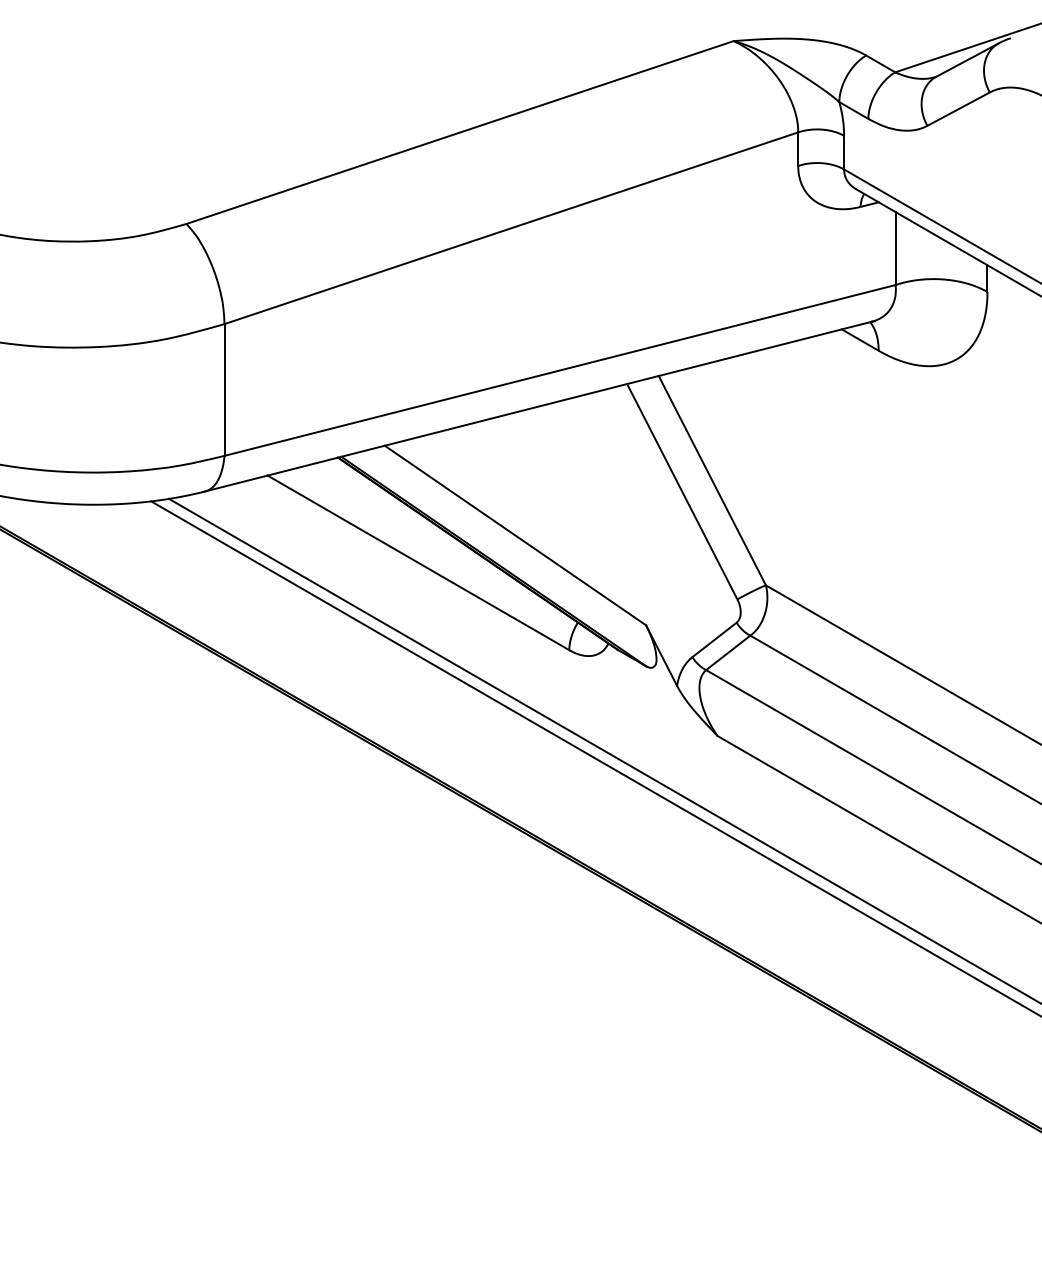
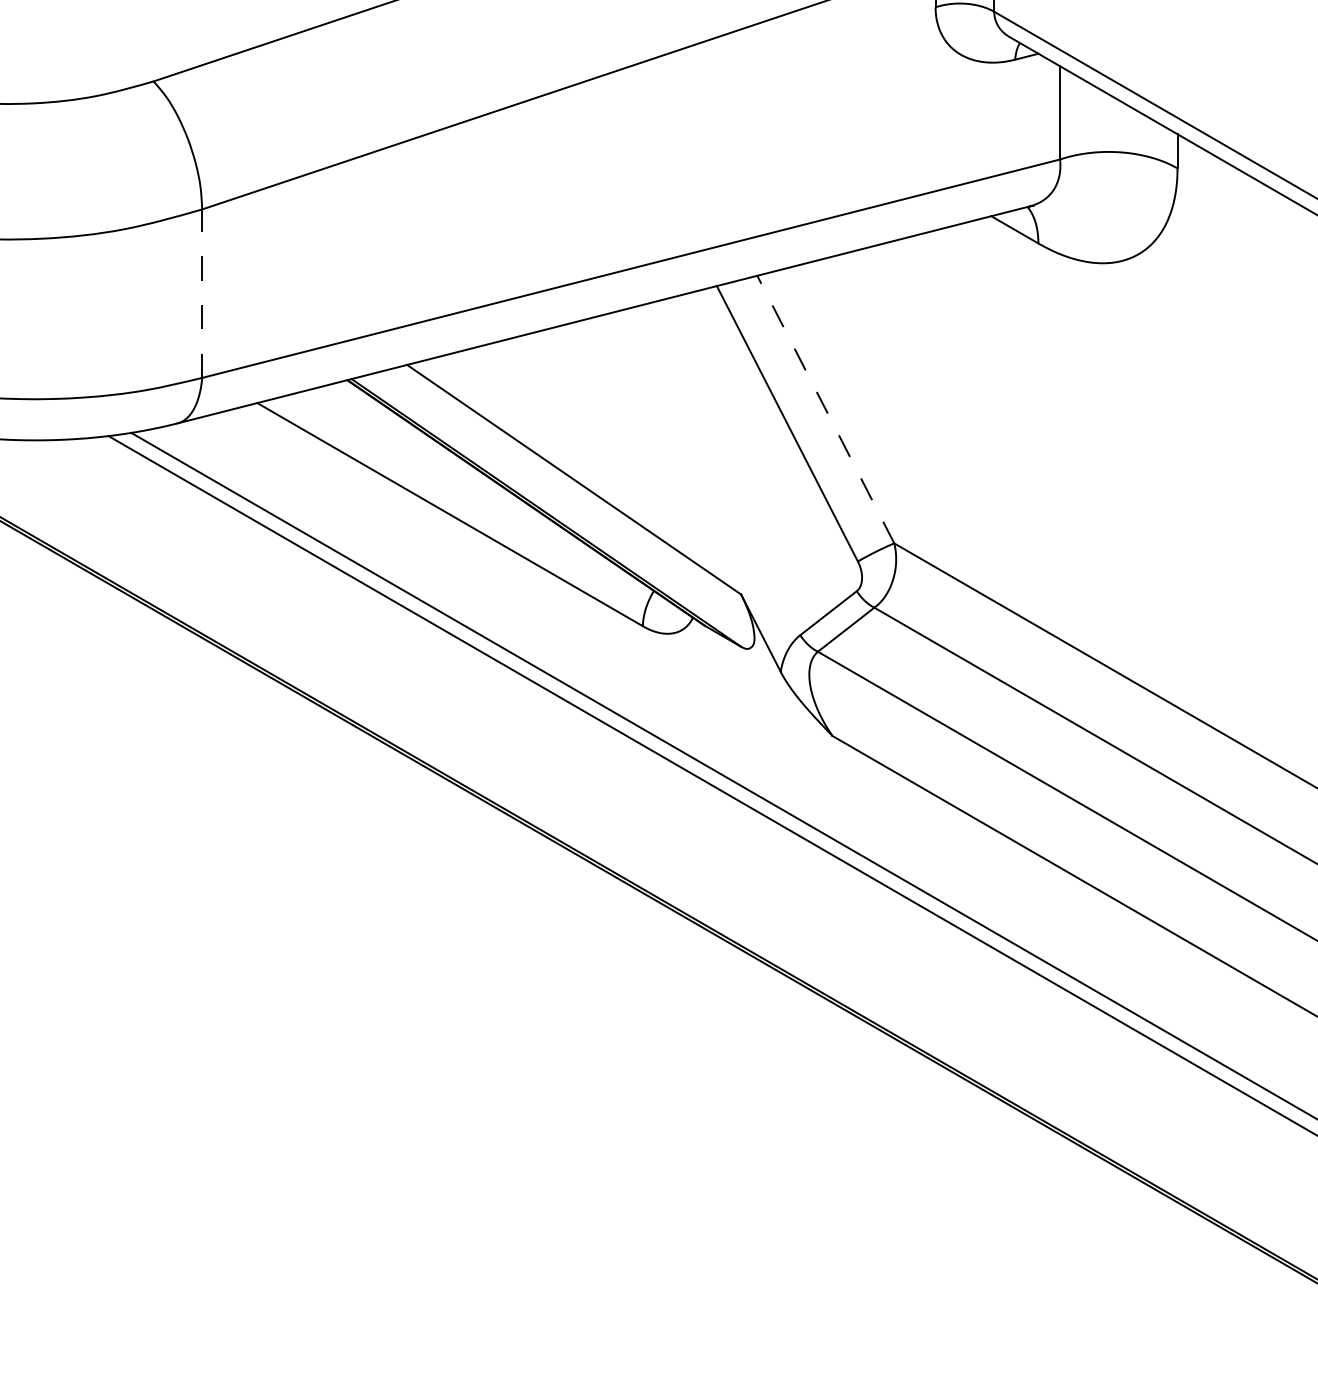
line: (224, 390) -> (202, 294), solid -> dashed
line: (712, 480) -> (826, 409), solid -> dashed

